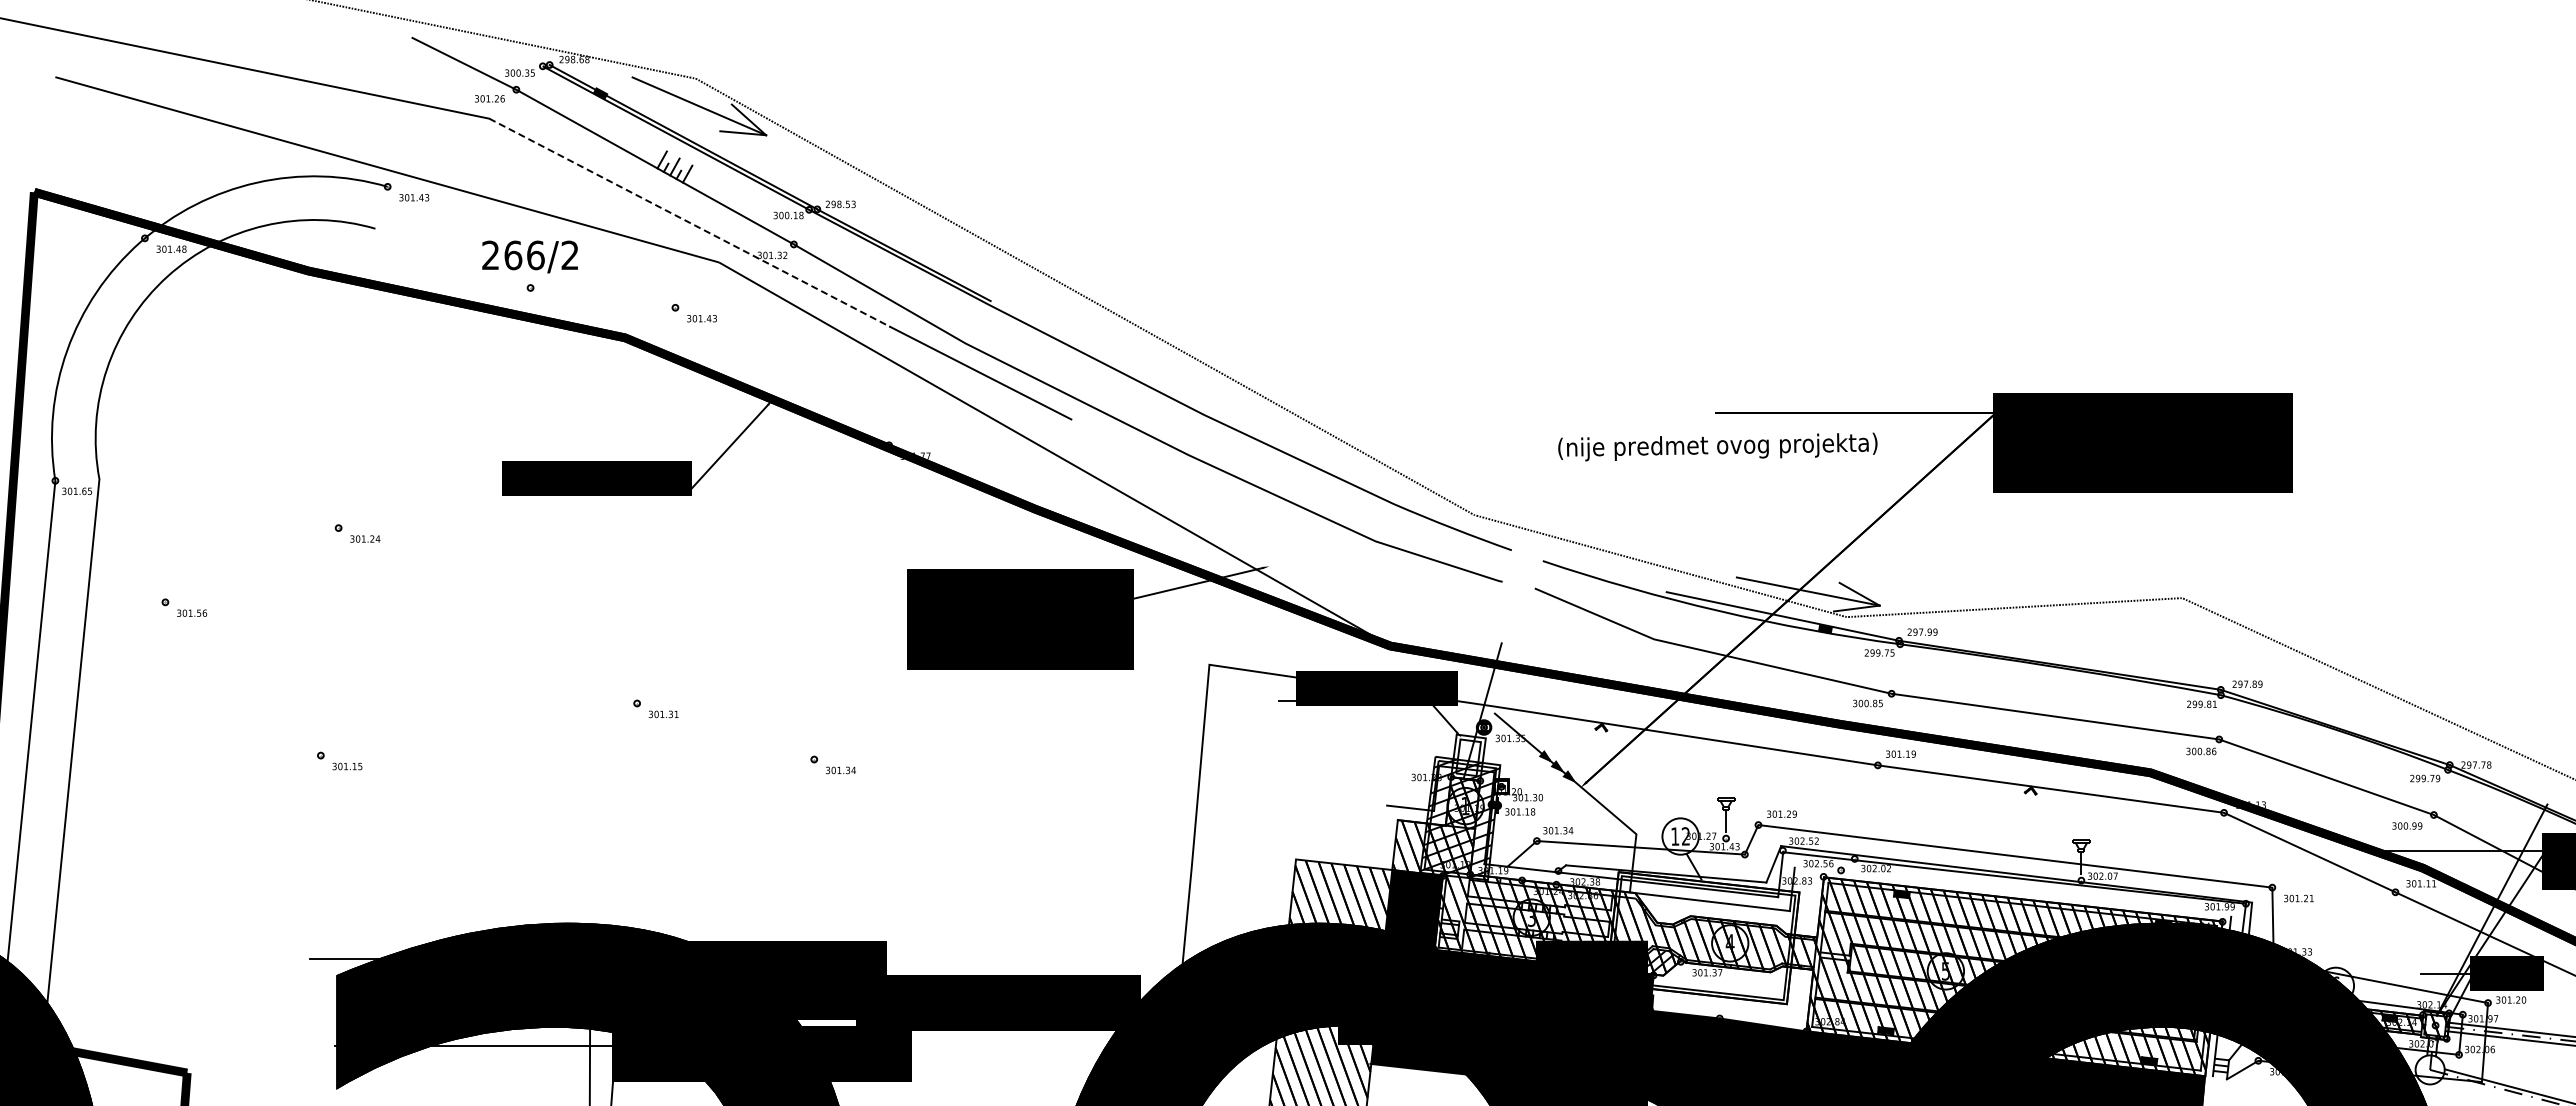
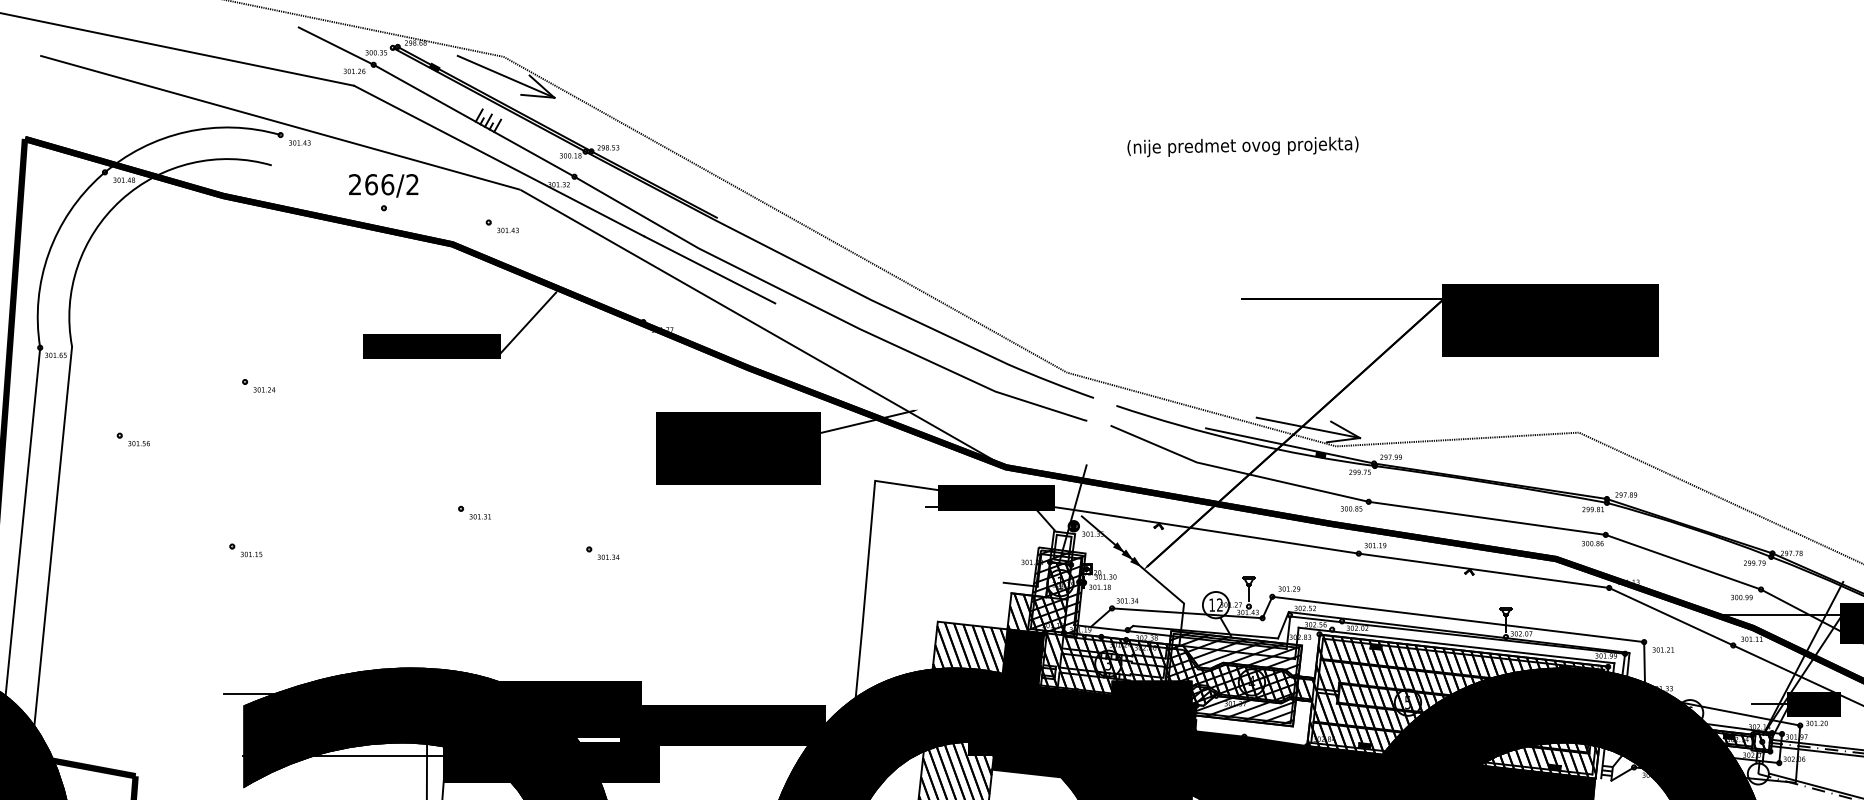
line: (689, 222) -> (498, 160), dashed -> solid
text: (1717, 446) -> (1242, 146), moved
line: (2012, 891) -> (1456, 644), added
hatch: (1703, 937) -> (1232, 678), added

